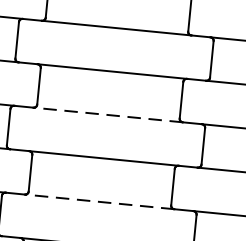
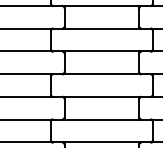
line: (107, 115) -> (101, 74), dashed -> solid
line: (98, 201) -> (101, 119), dashed -> solid

